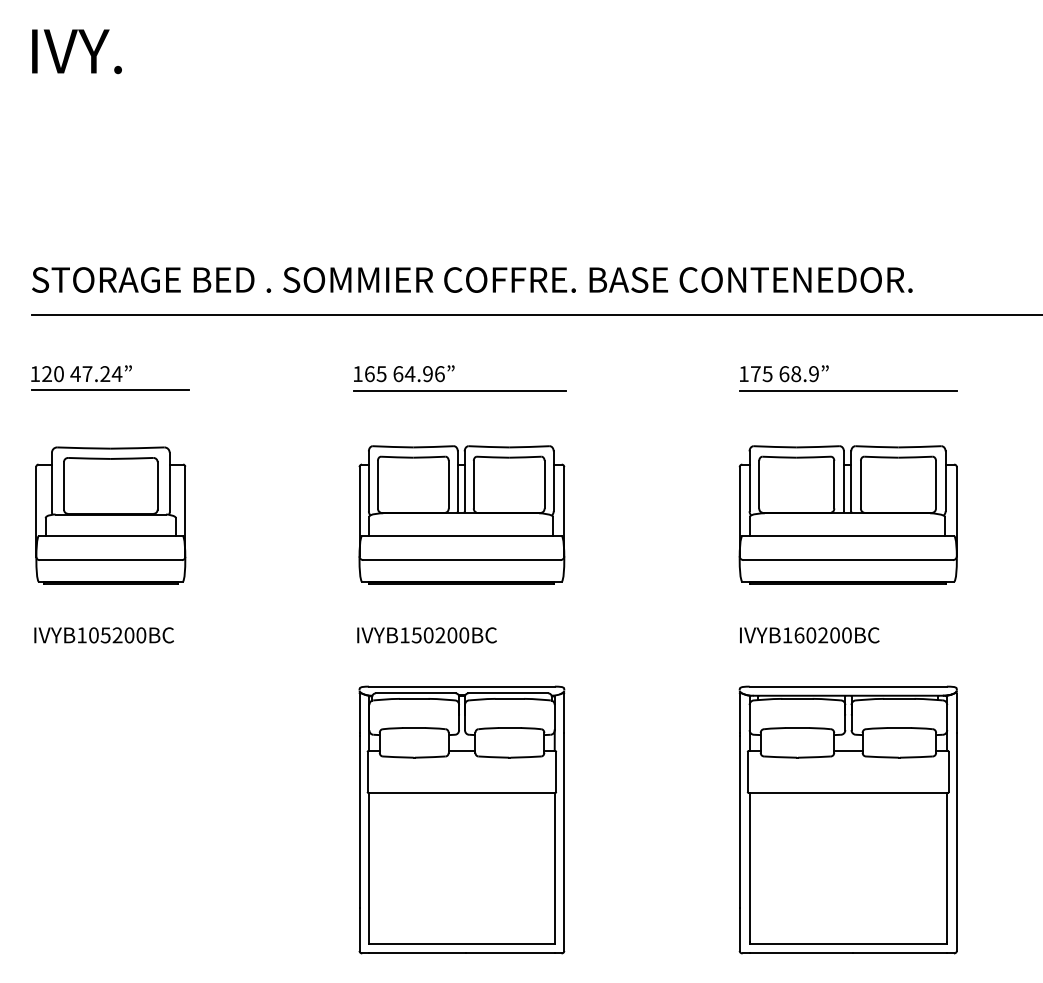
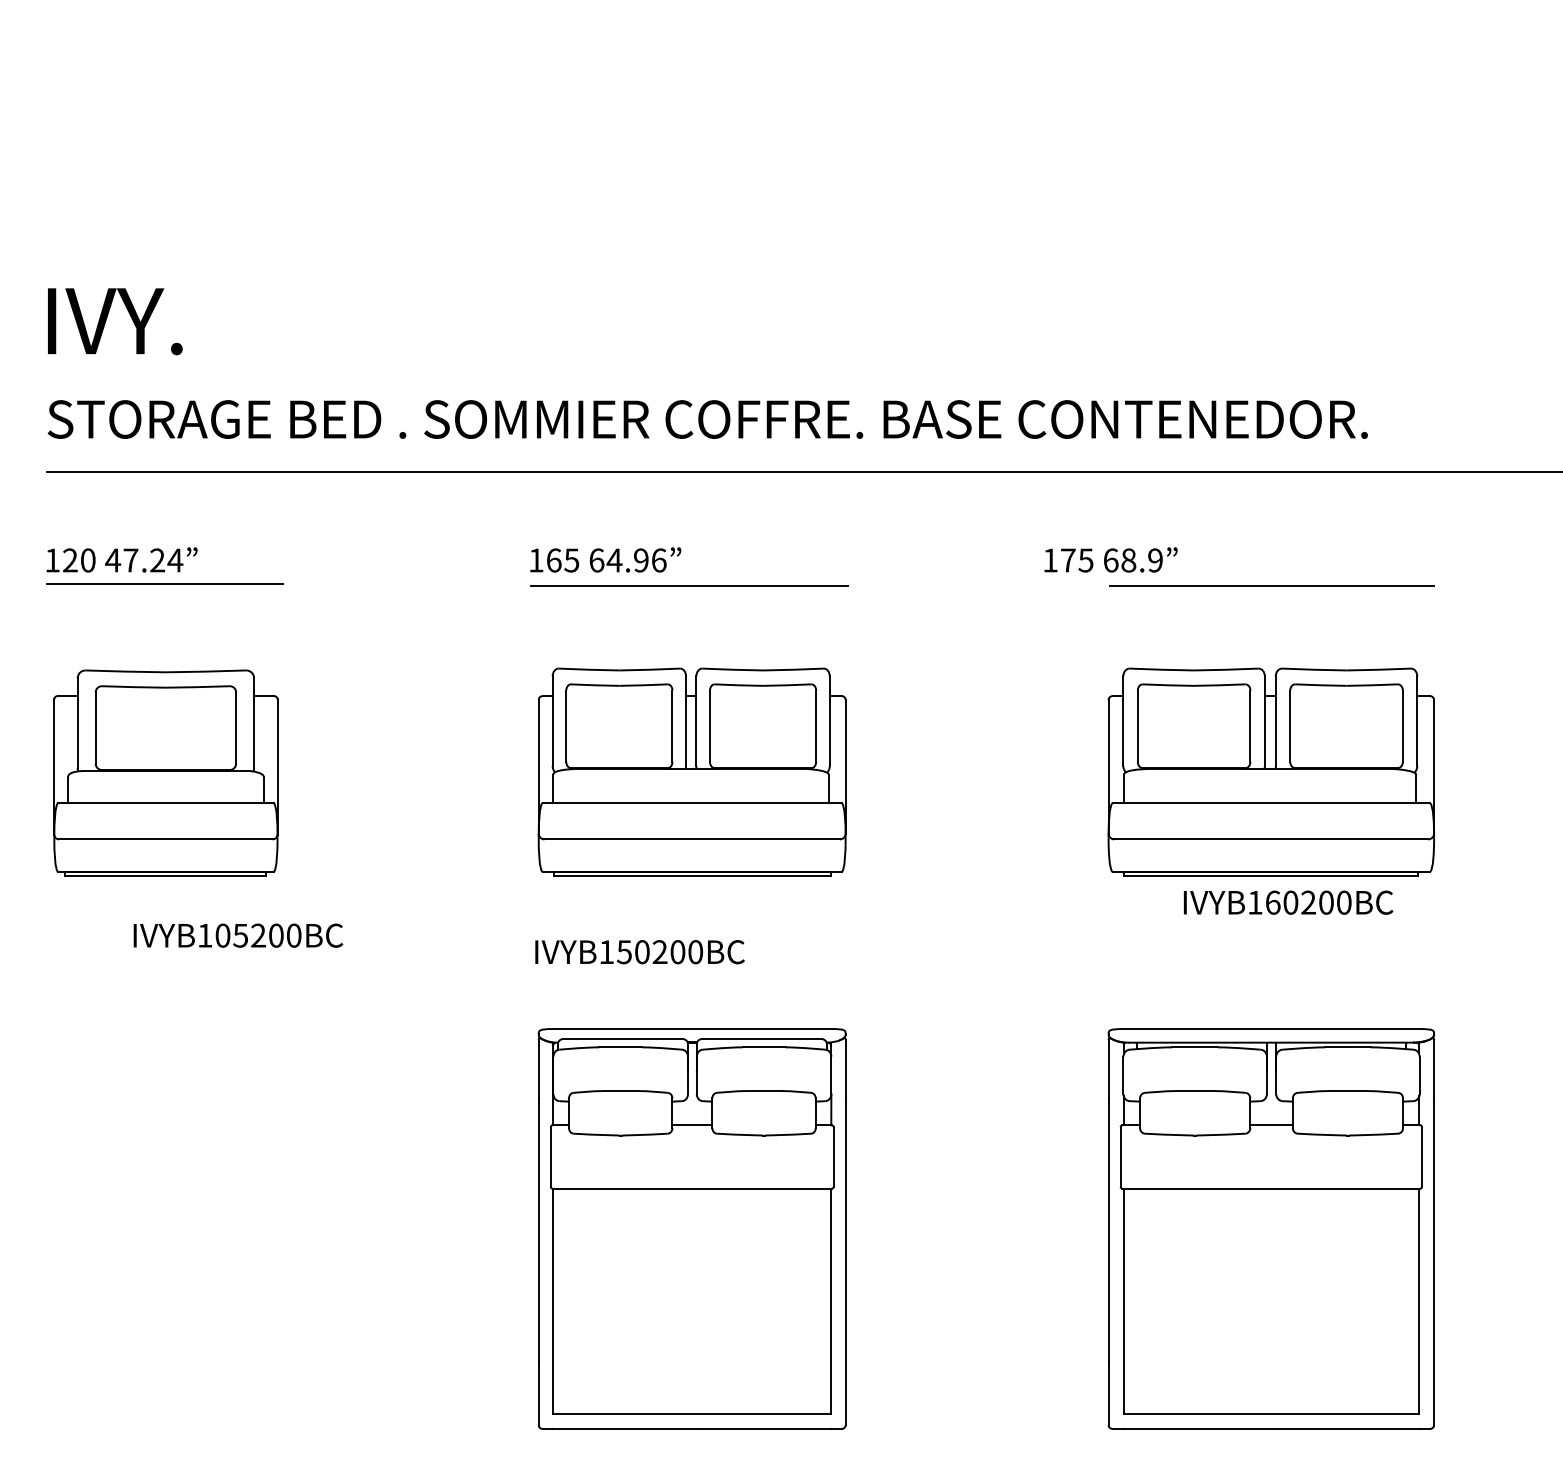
text: (76, 51) -> (114, 321), moved
text: (784, 373) -> (1111, 559), moved
text: (103, 635) -> (237, 935), moved
text: (809, 635) -> (1288, 902), moved

